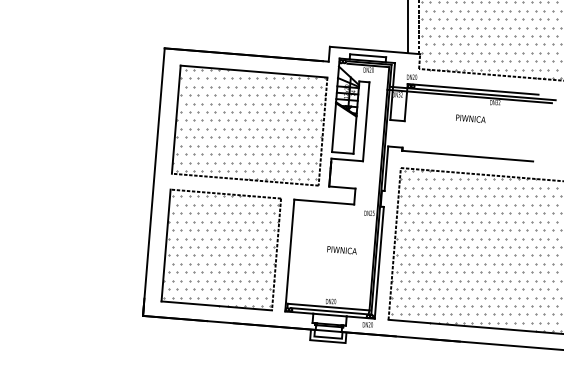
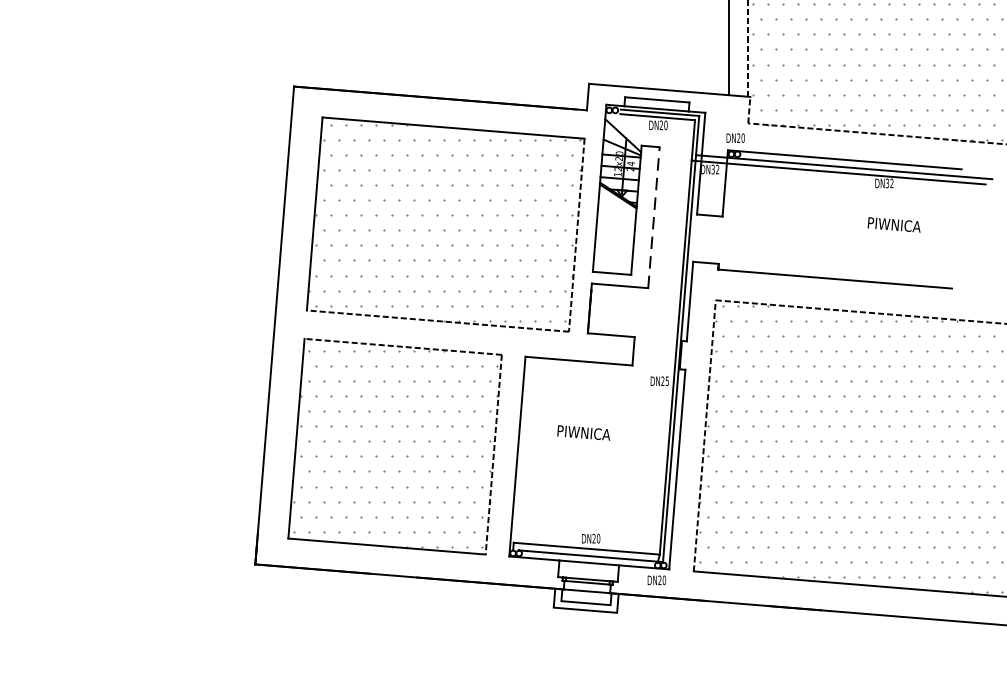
text: (470, 118) -> (893, 224), moved
line: (366, 121) -> (654, 217), solid -> dashed
text: (341, 250) -> (582, 433), moved

